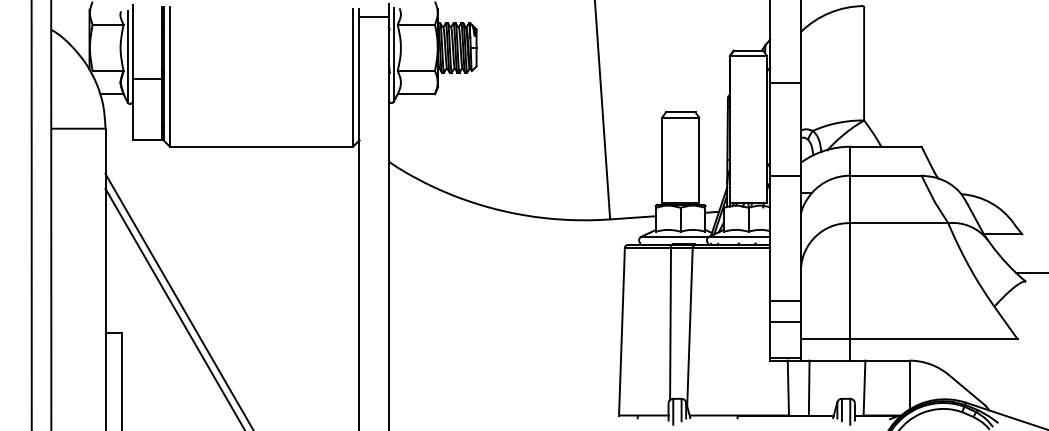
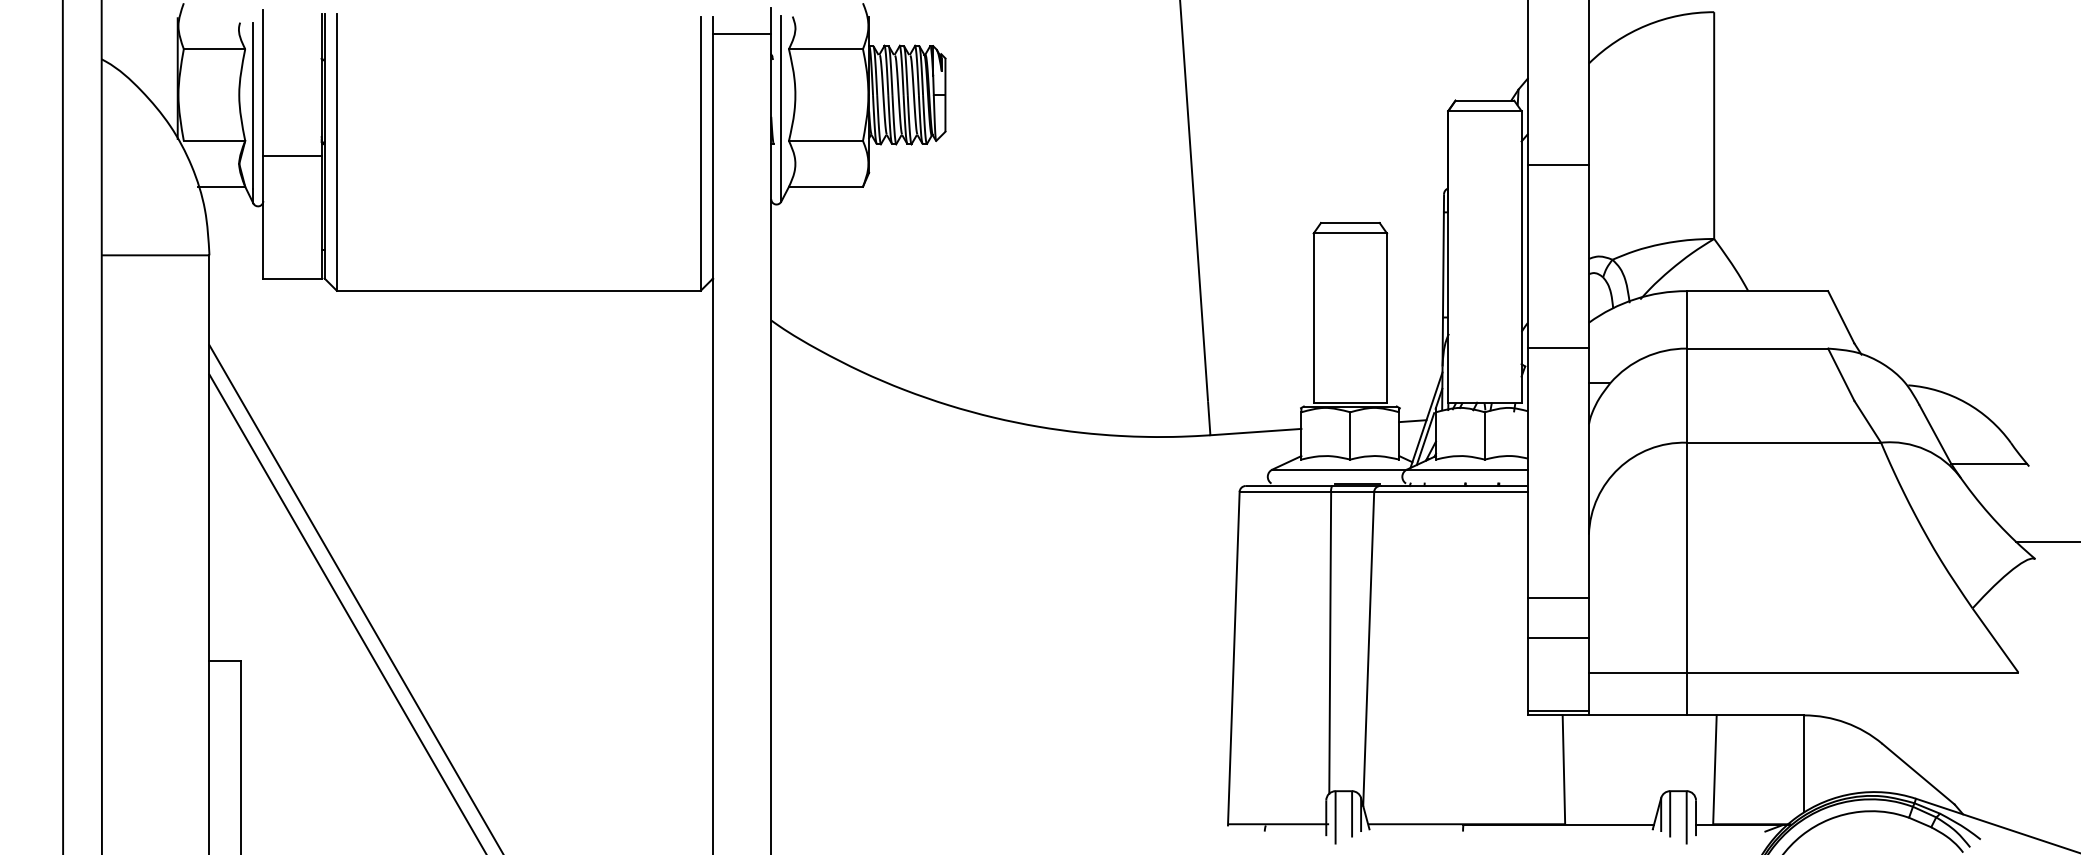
line: (808, 387) -> (1603, 768), removed

